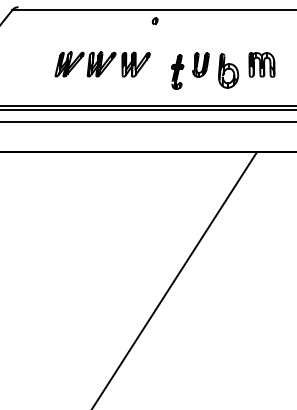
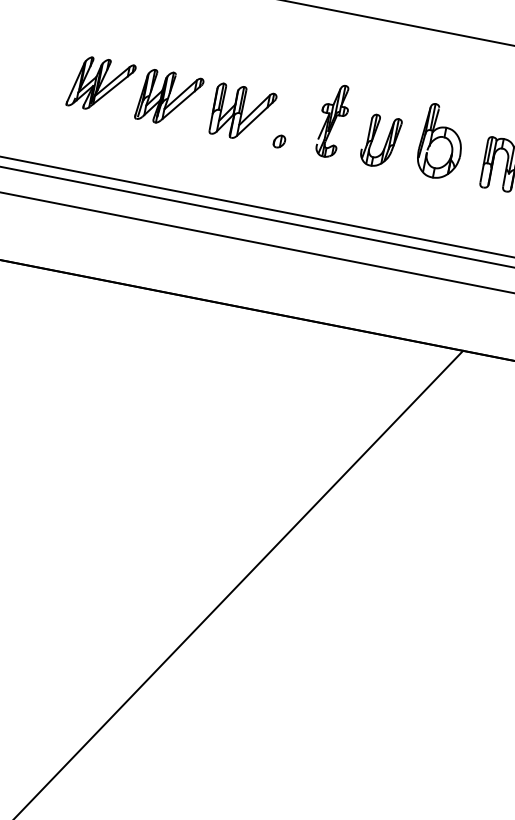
part: (154, 20) -> (278, 139), moved
part: (228, 70) -> (441, 140), moved
part: (177, 71) -> (333, 119), moved

